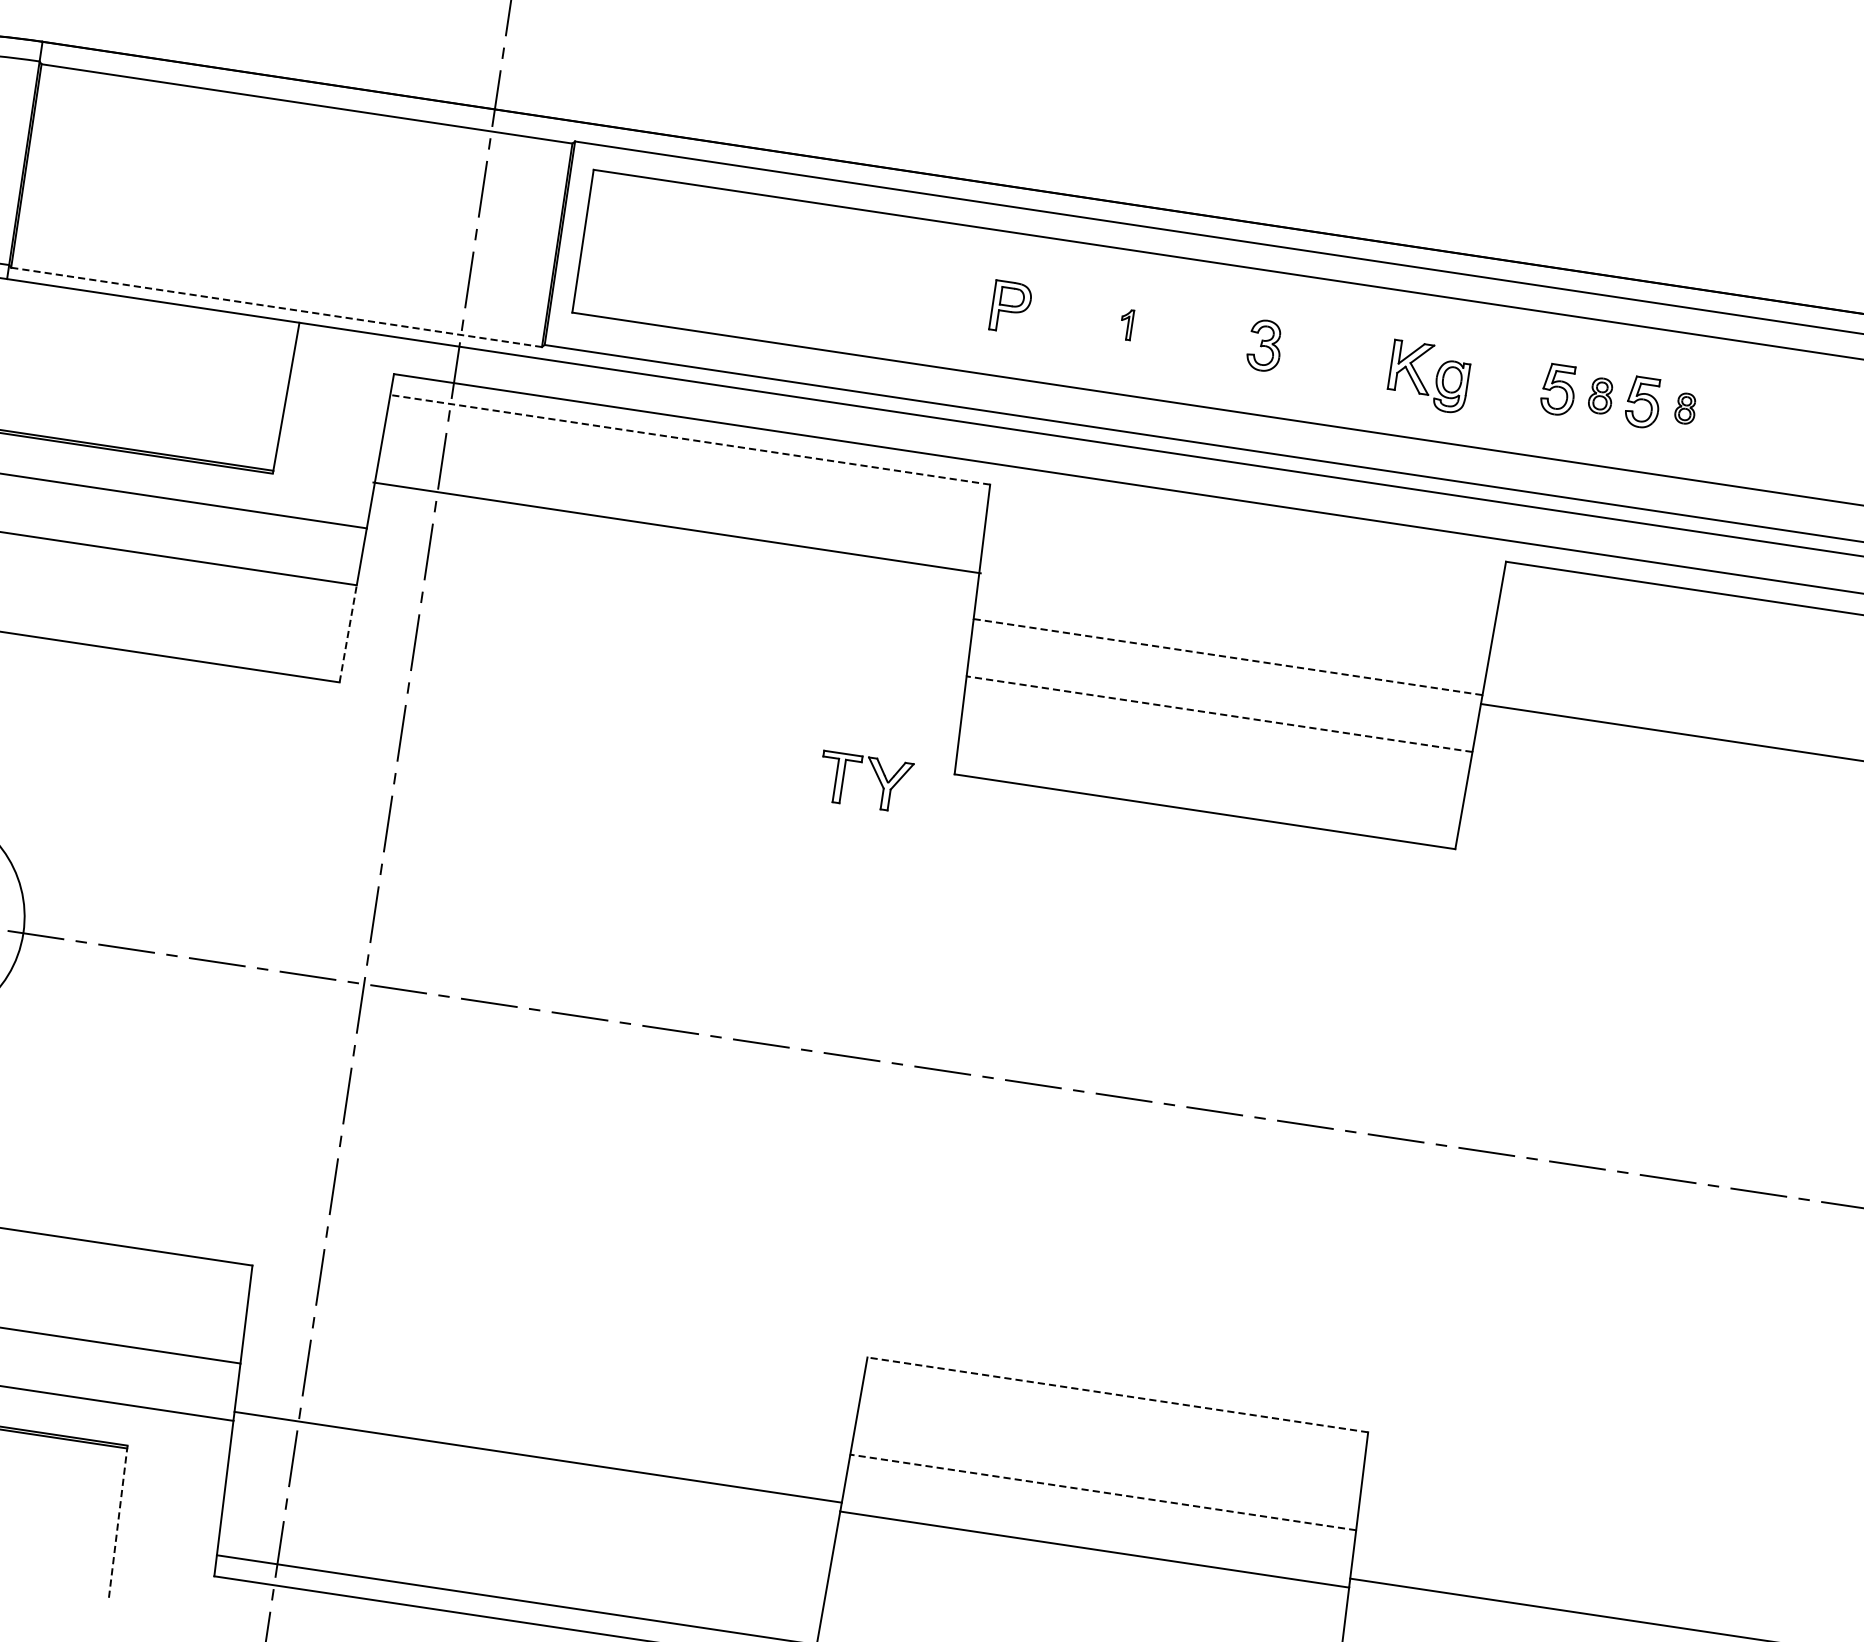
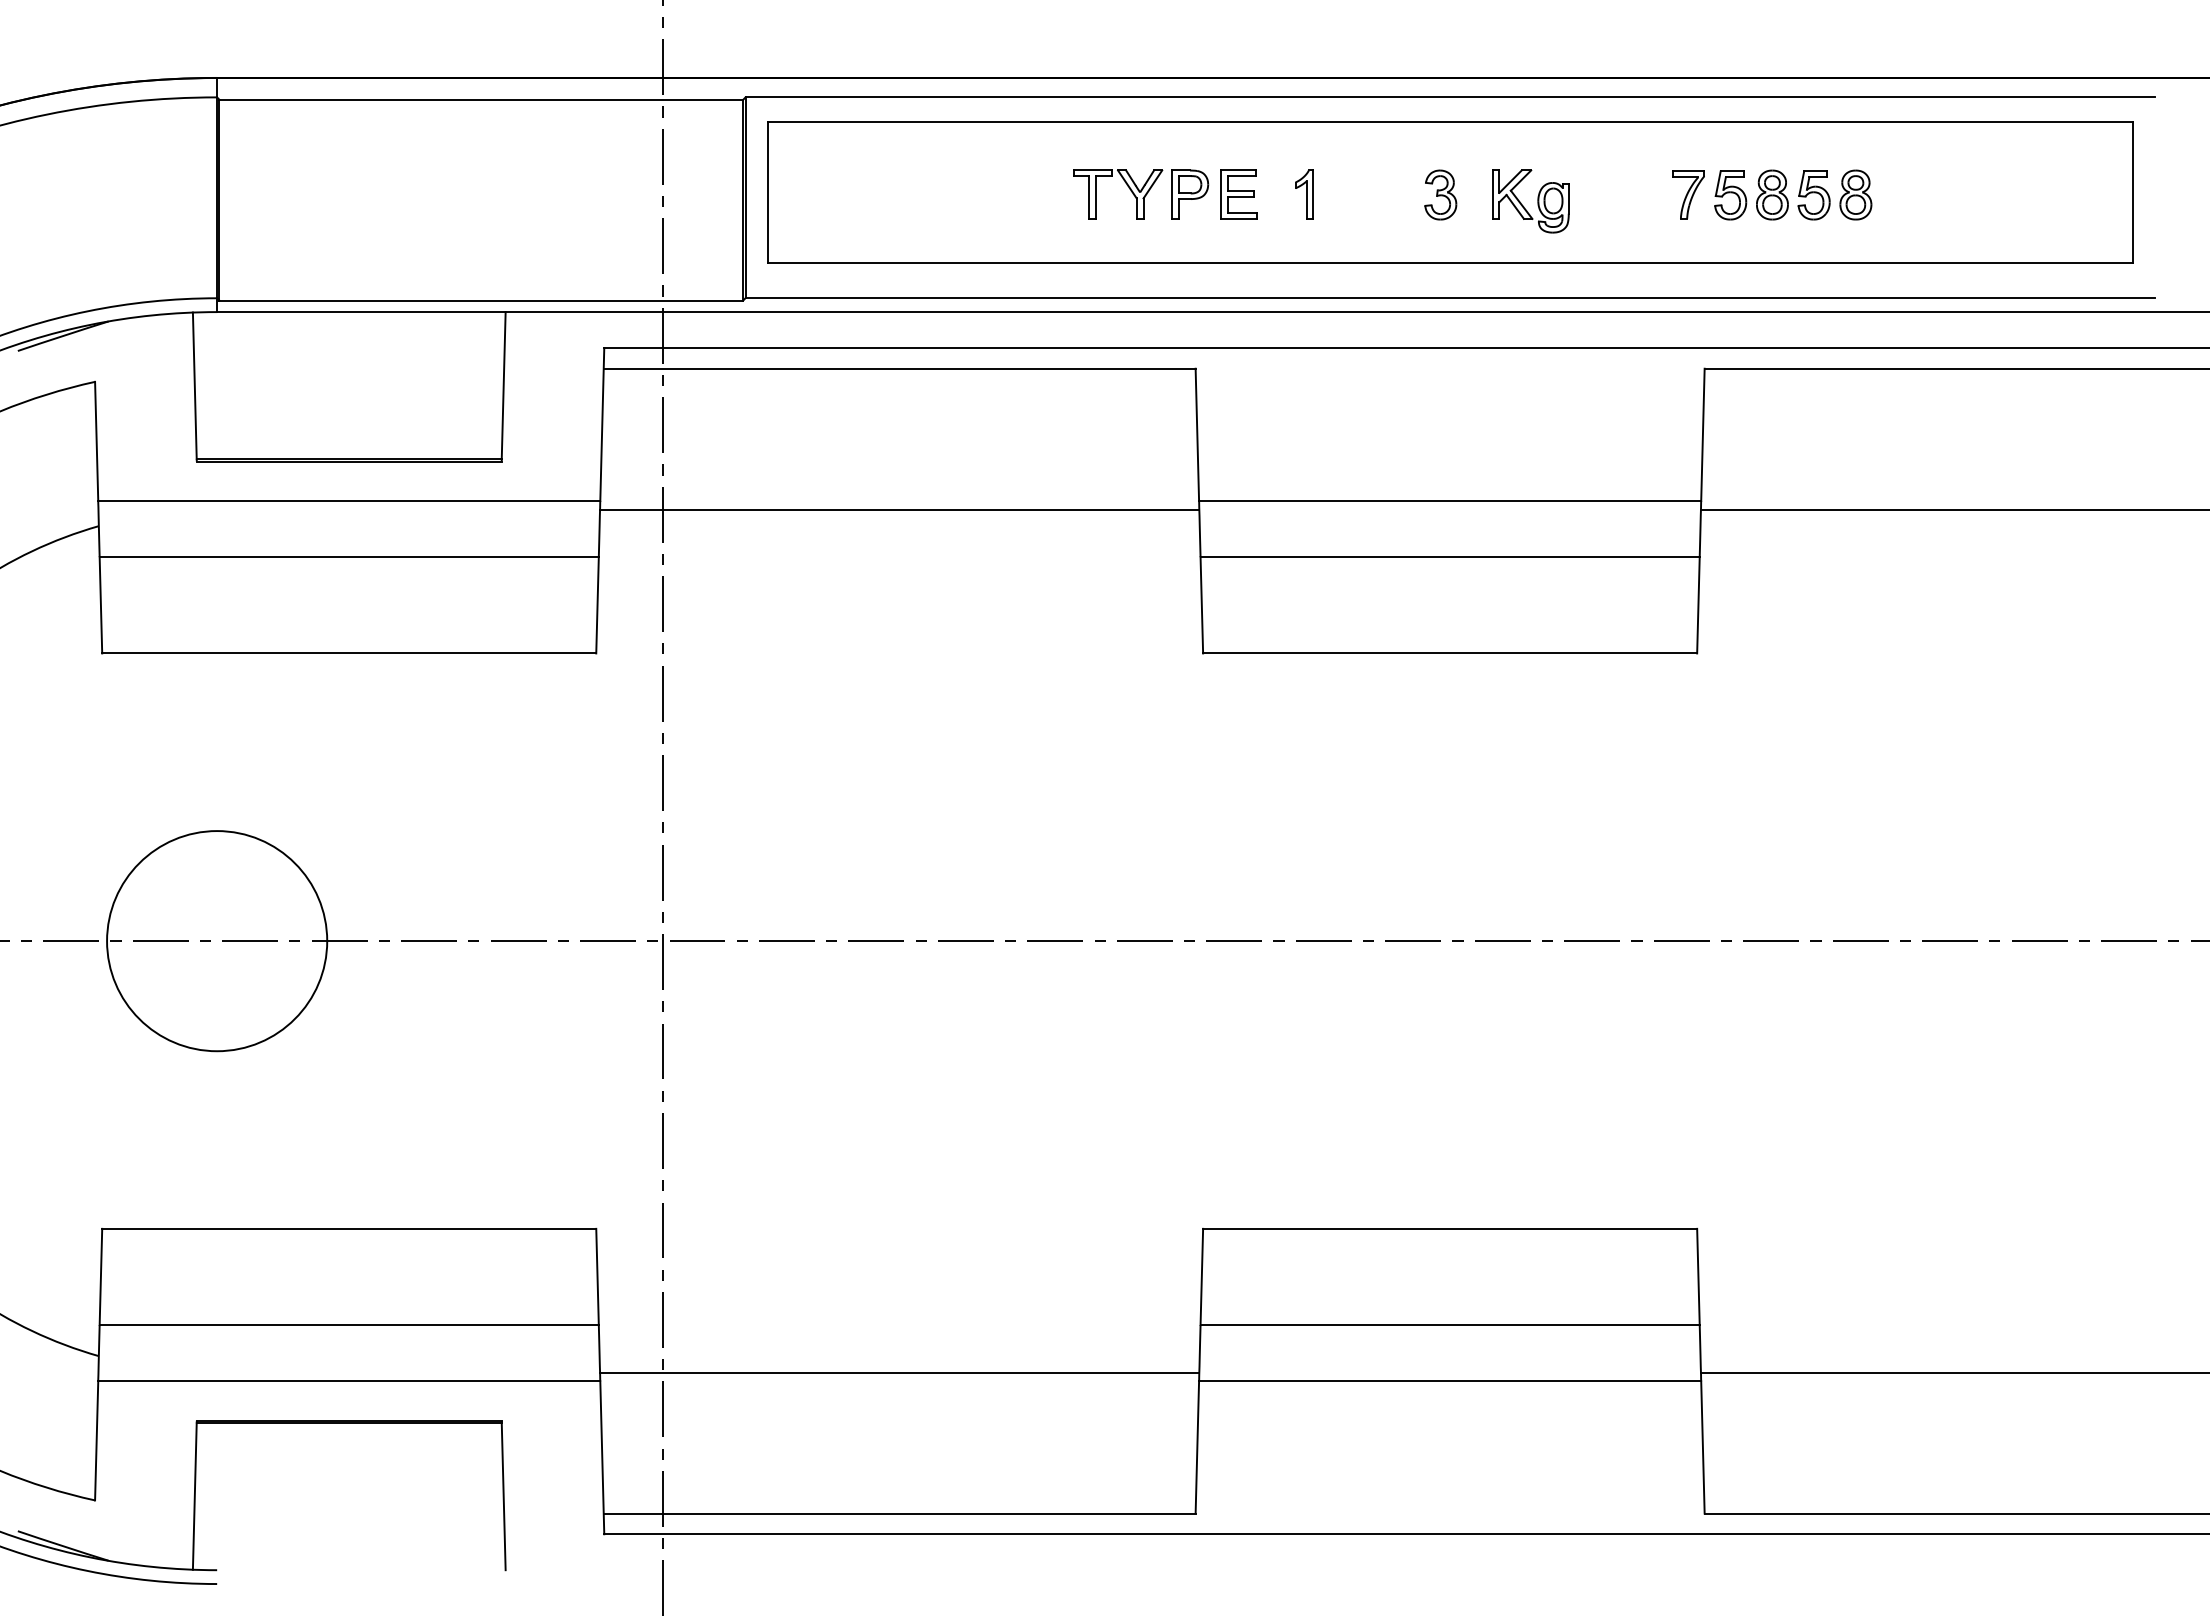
line: (276, 307) -> (481, 300), dashed -> solid
part: (1060, 314) -> (1238, 194), added
part: (1126, 324) -> (1304, 194), size x1.67
part: (1435, 378) -> (1537, 201), moved
part: (1516, 382) -> (1688, 194), added
part: (1601, 395) -> (1772, 194), size x1.43
part: (1685, 408) -> (1855, 194), size x1.67
line: (690, 439) -> (899, 368), dashed -> solid
line: (676, 527) -> (899, 509), moved
line: (348, 633) -> (597, 604), dashed -> solid
line: (1228, 656) -> (1450, 500), dashed -> solid
line: (1219, 714) -> (1450, 557), dashed -> solid
part: (876, 775) -> (1127, 186), moved
line: (1117, 1394) -> (1449, 1228), dashed -> solid
line: (1103, 1492) -> (1450, 1325), dashed -> solid
line: (117, 1522) -> (503, 1496), dashed -> solid

